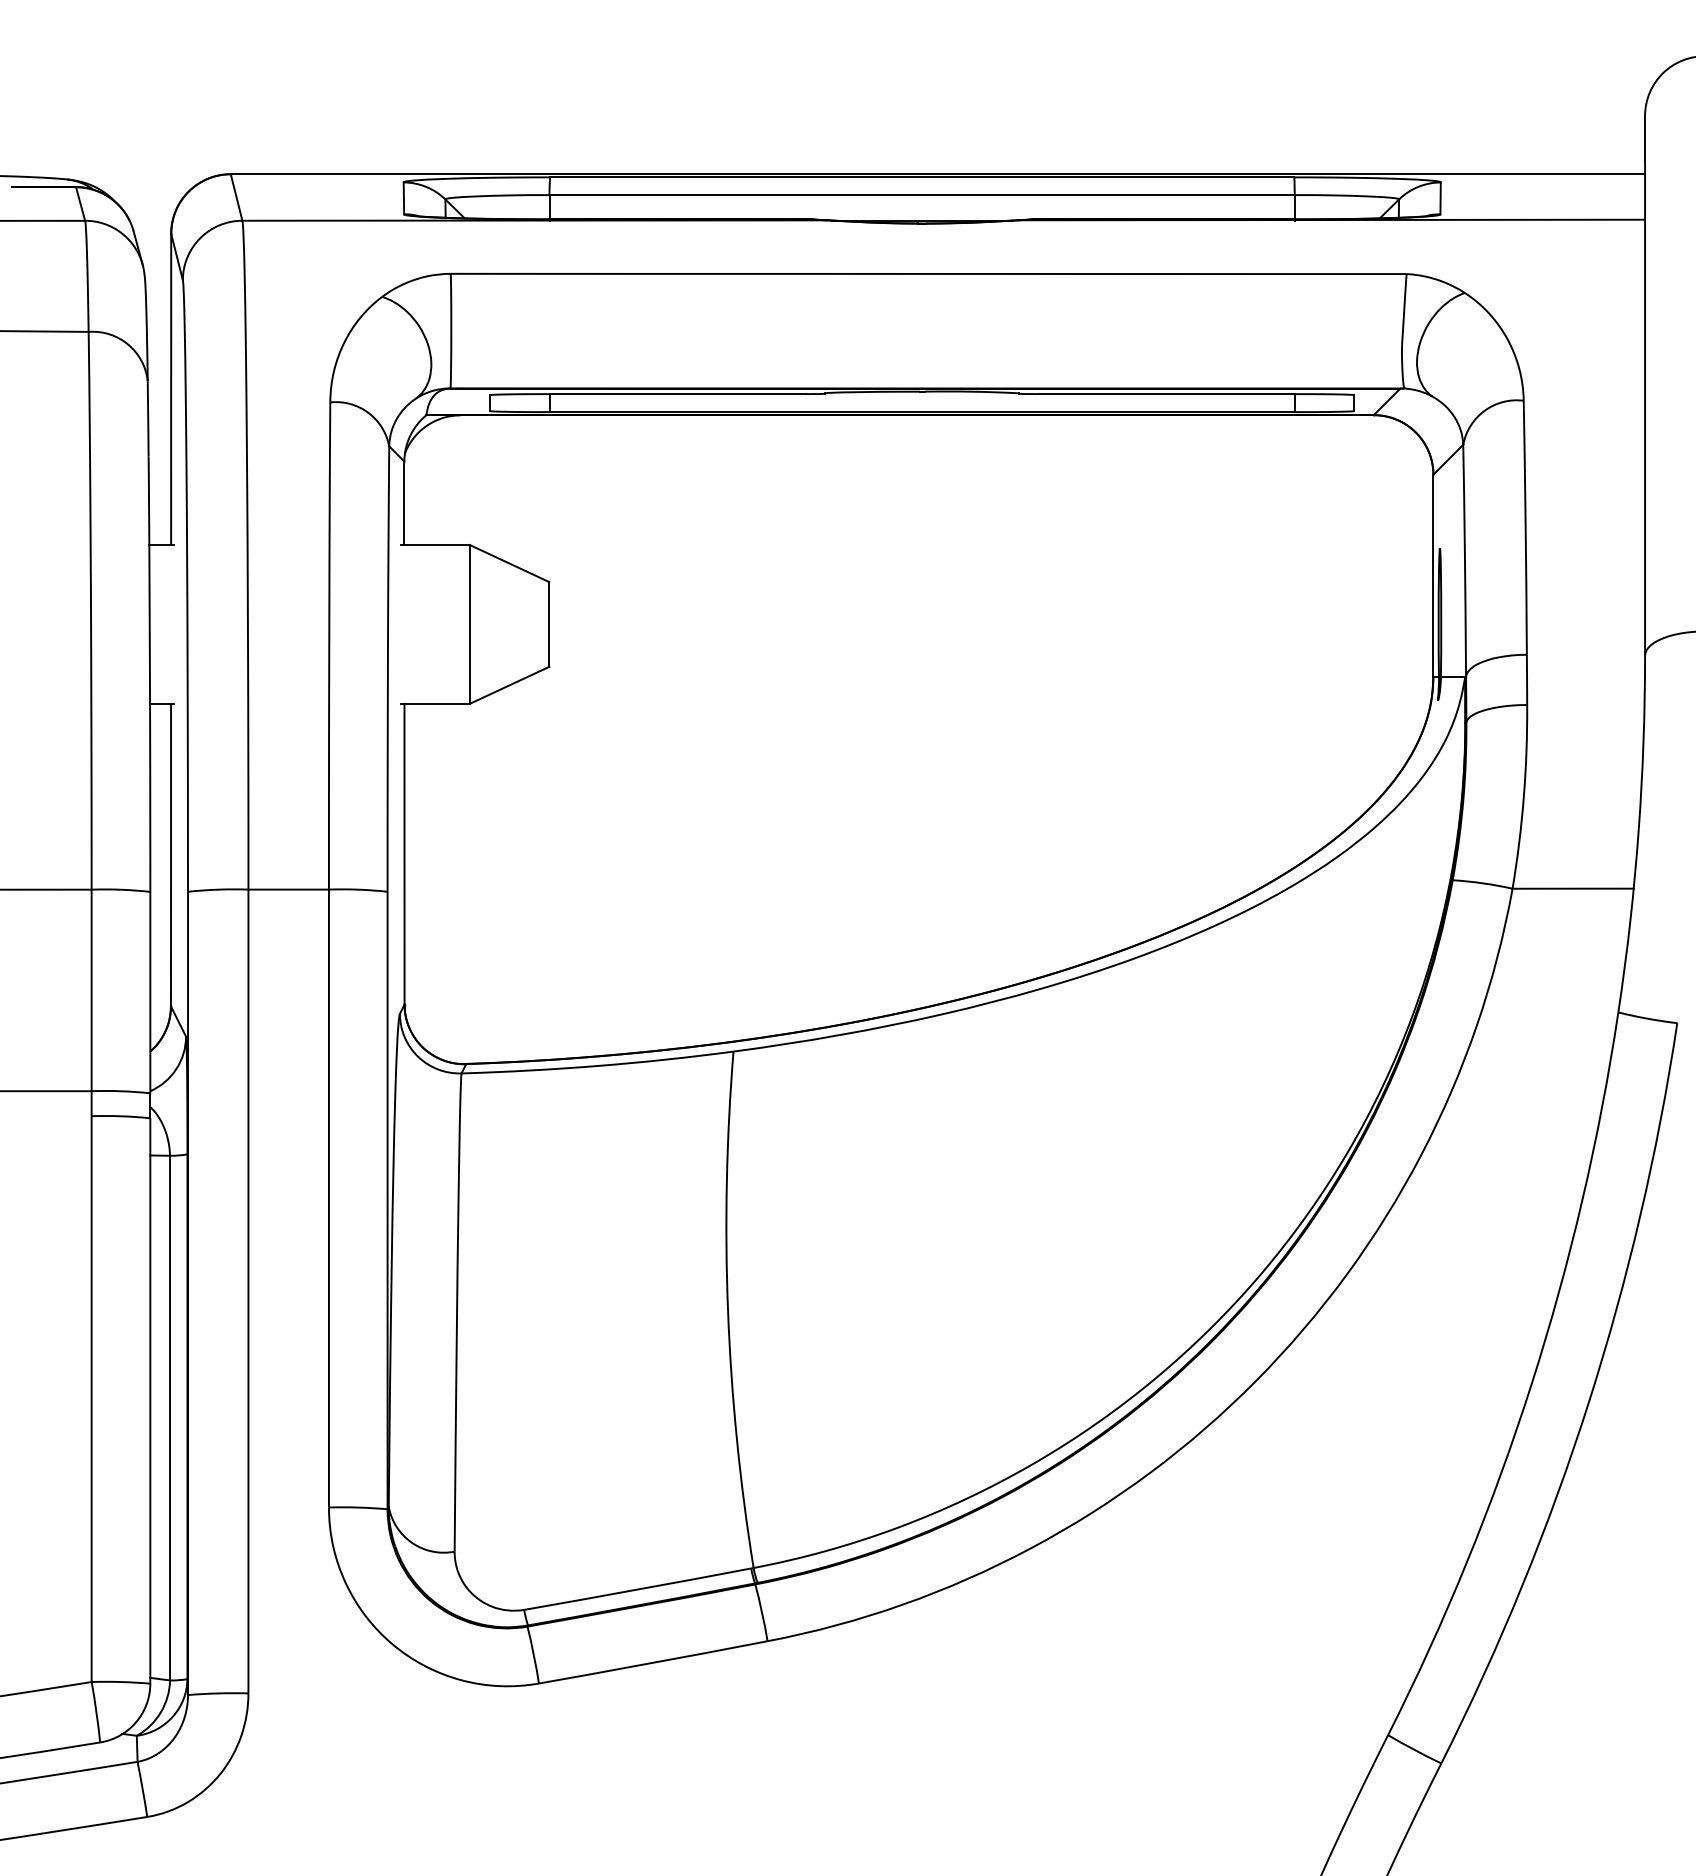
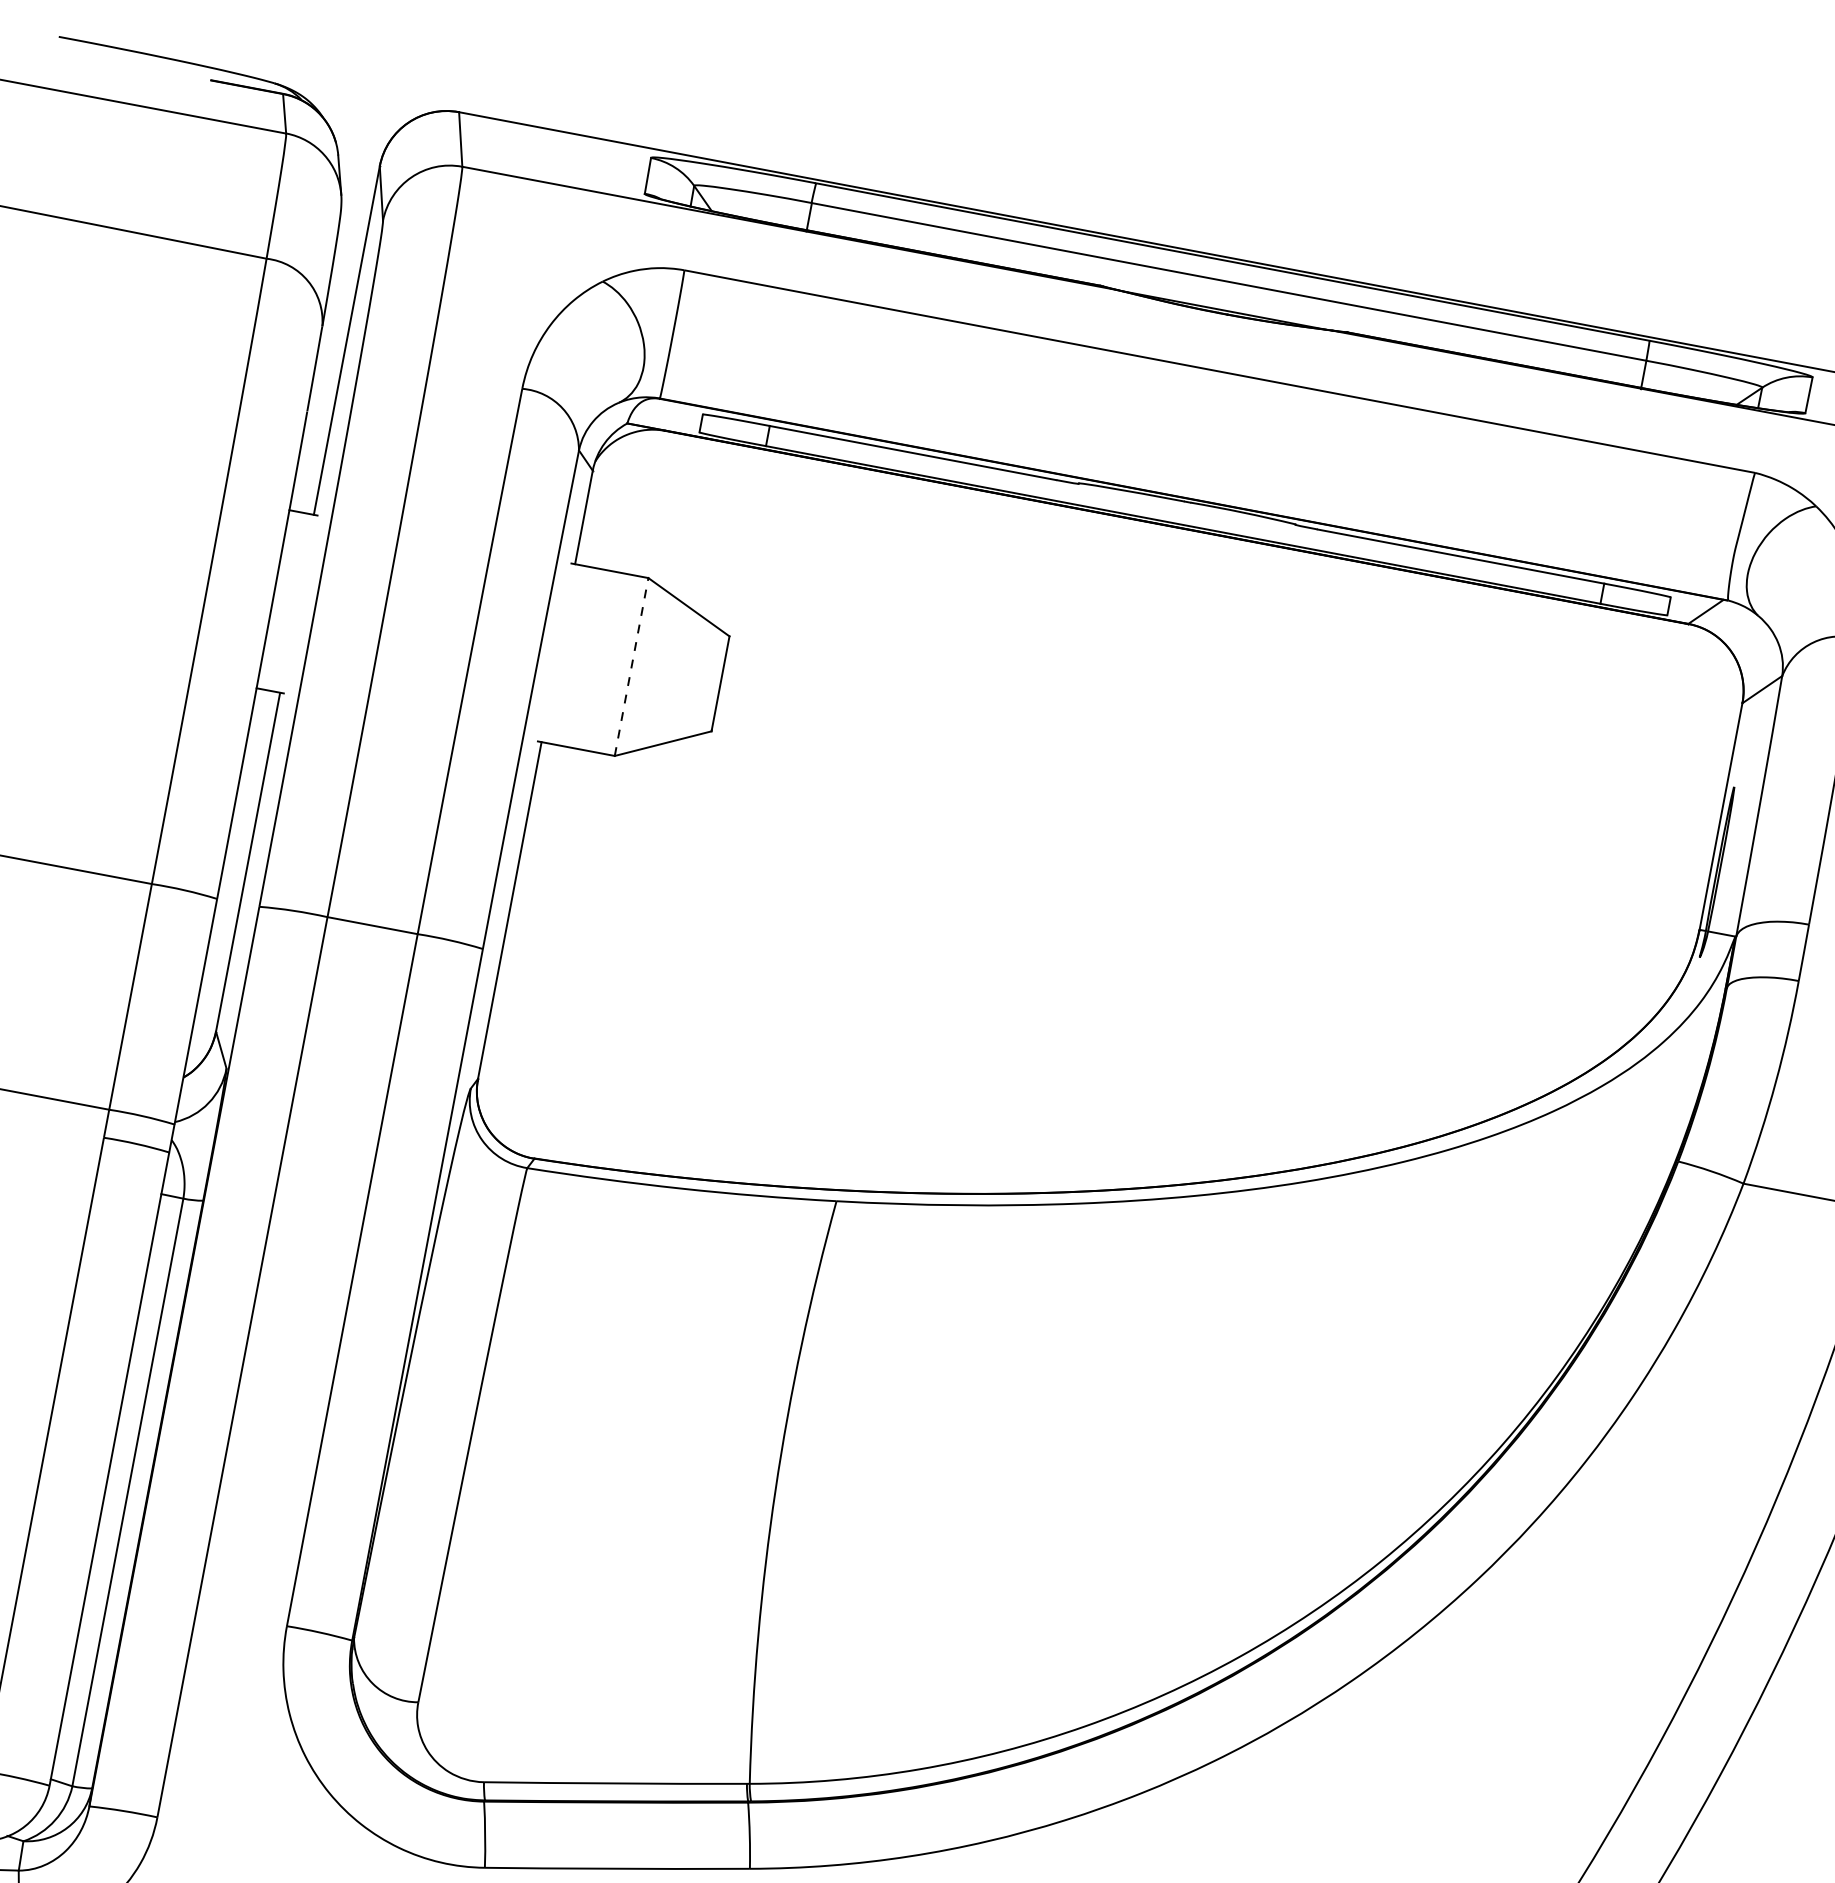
line: (469, 623) -> (631, 665), solid -> dashed

